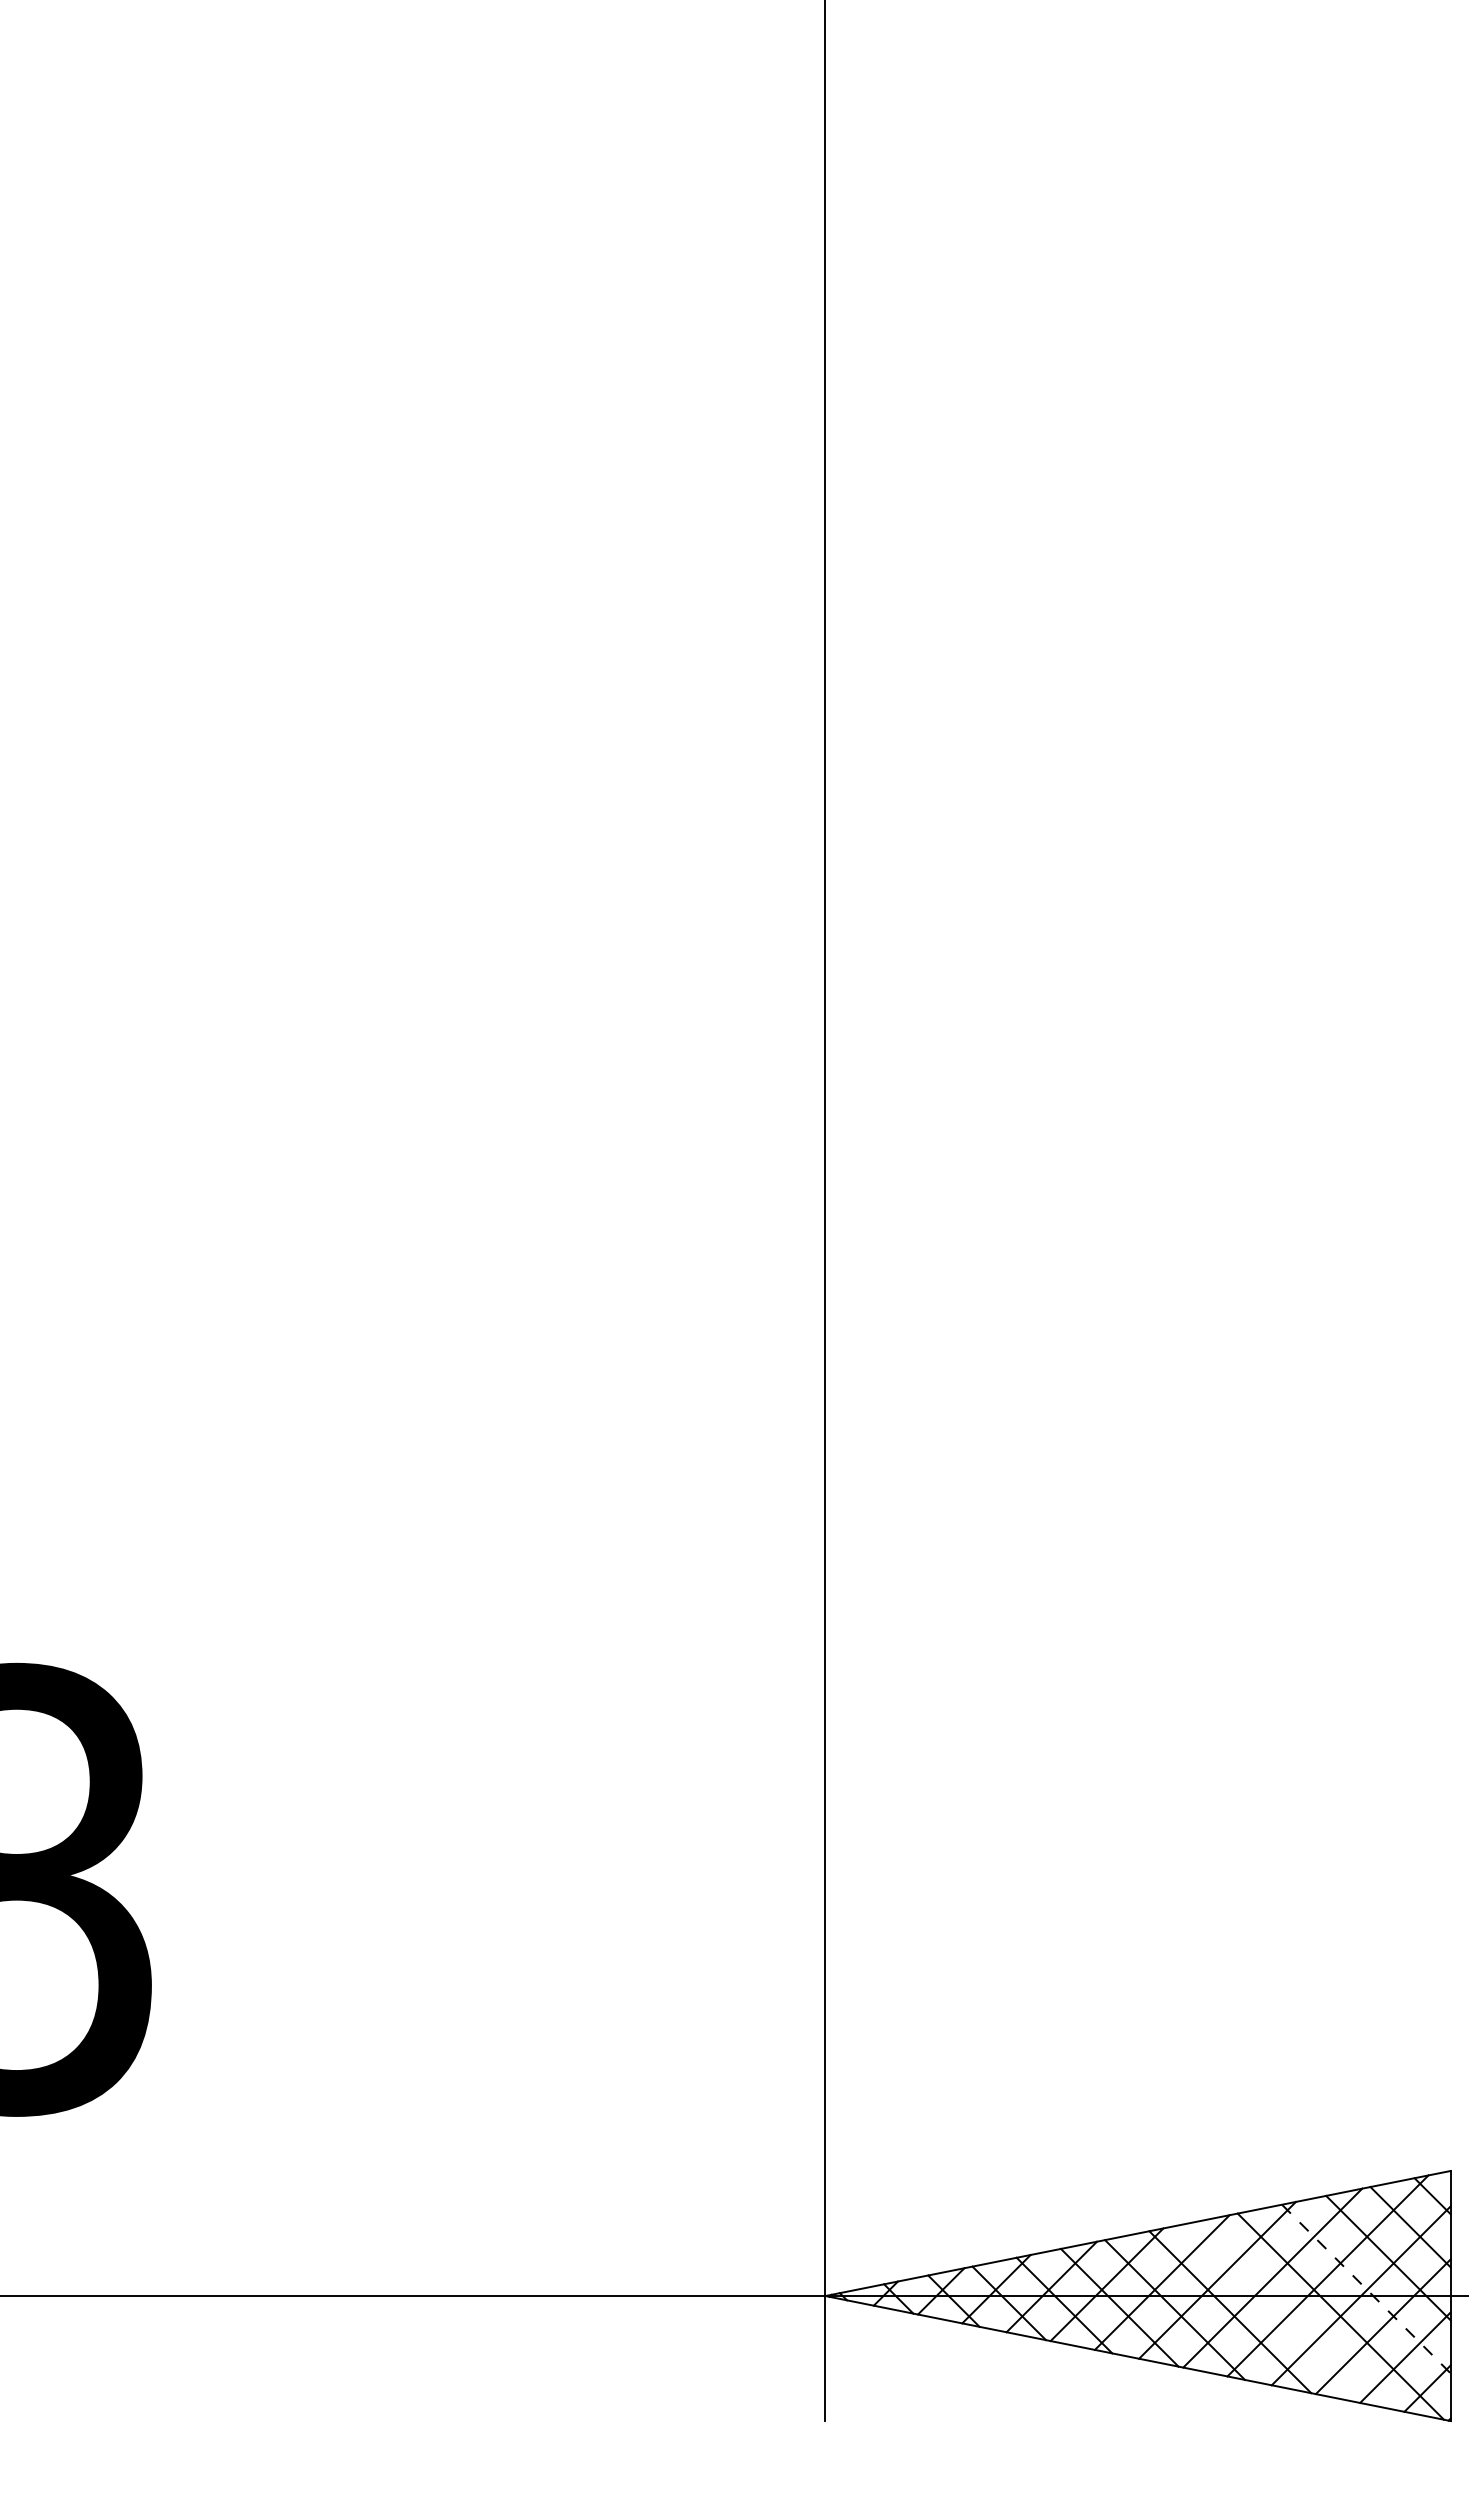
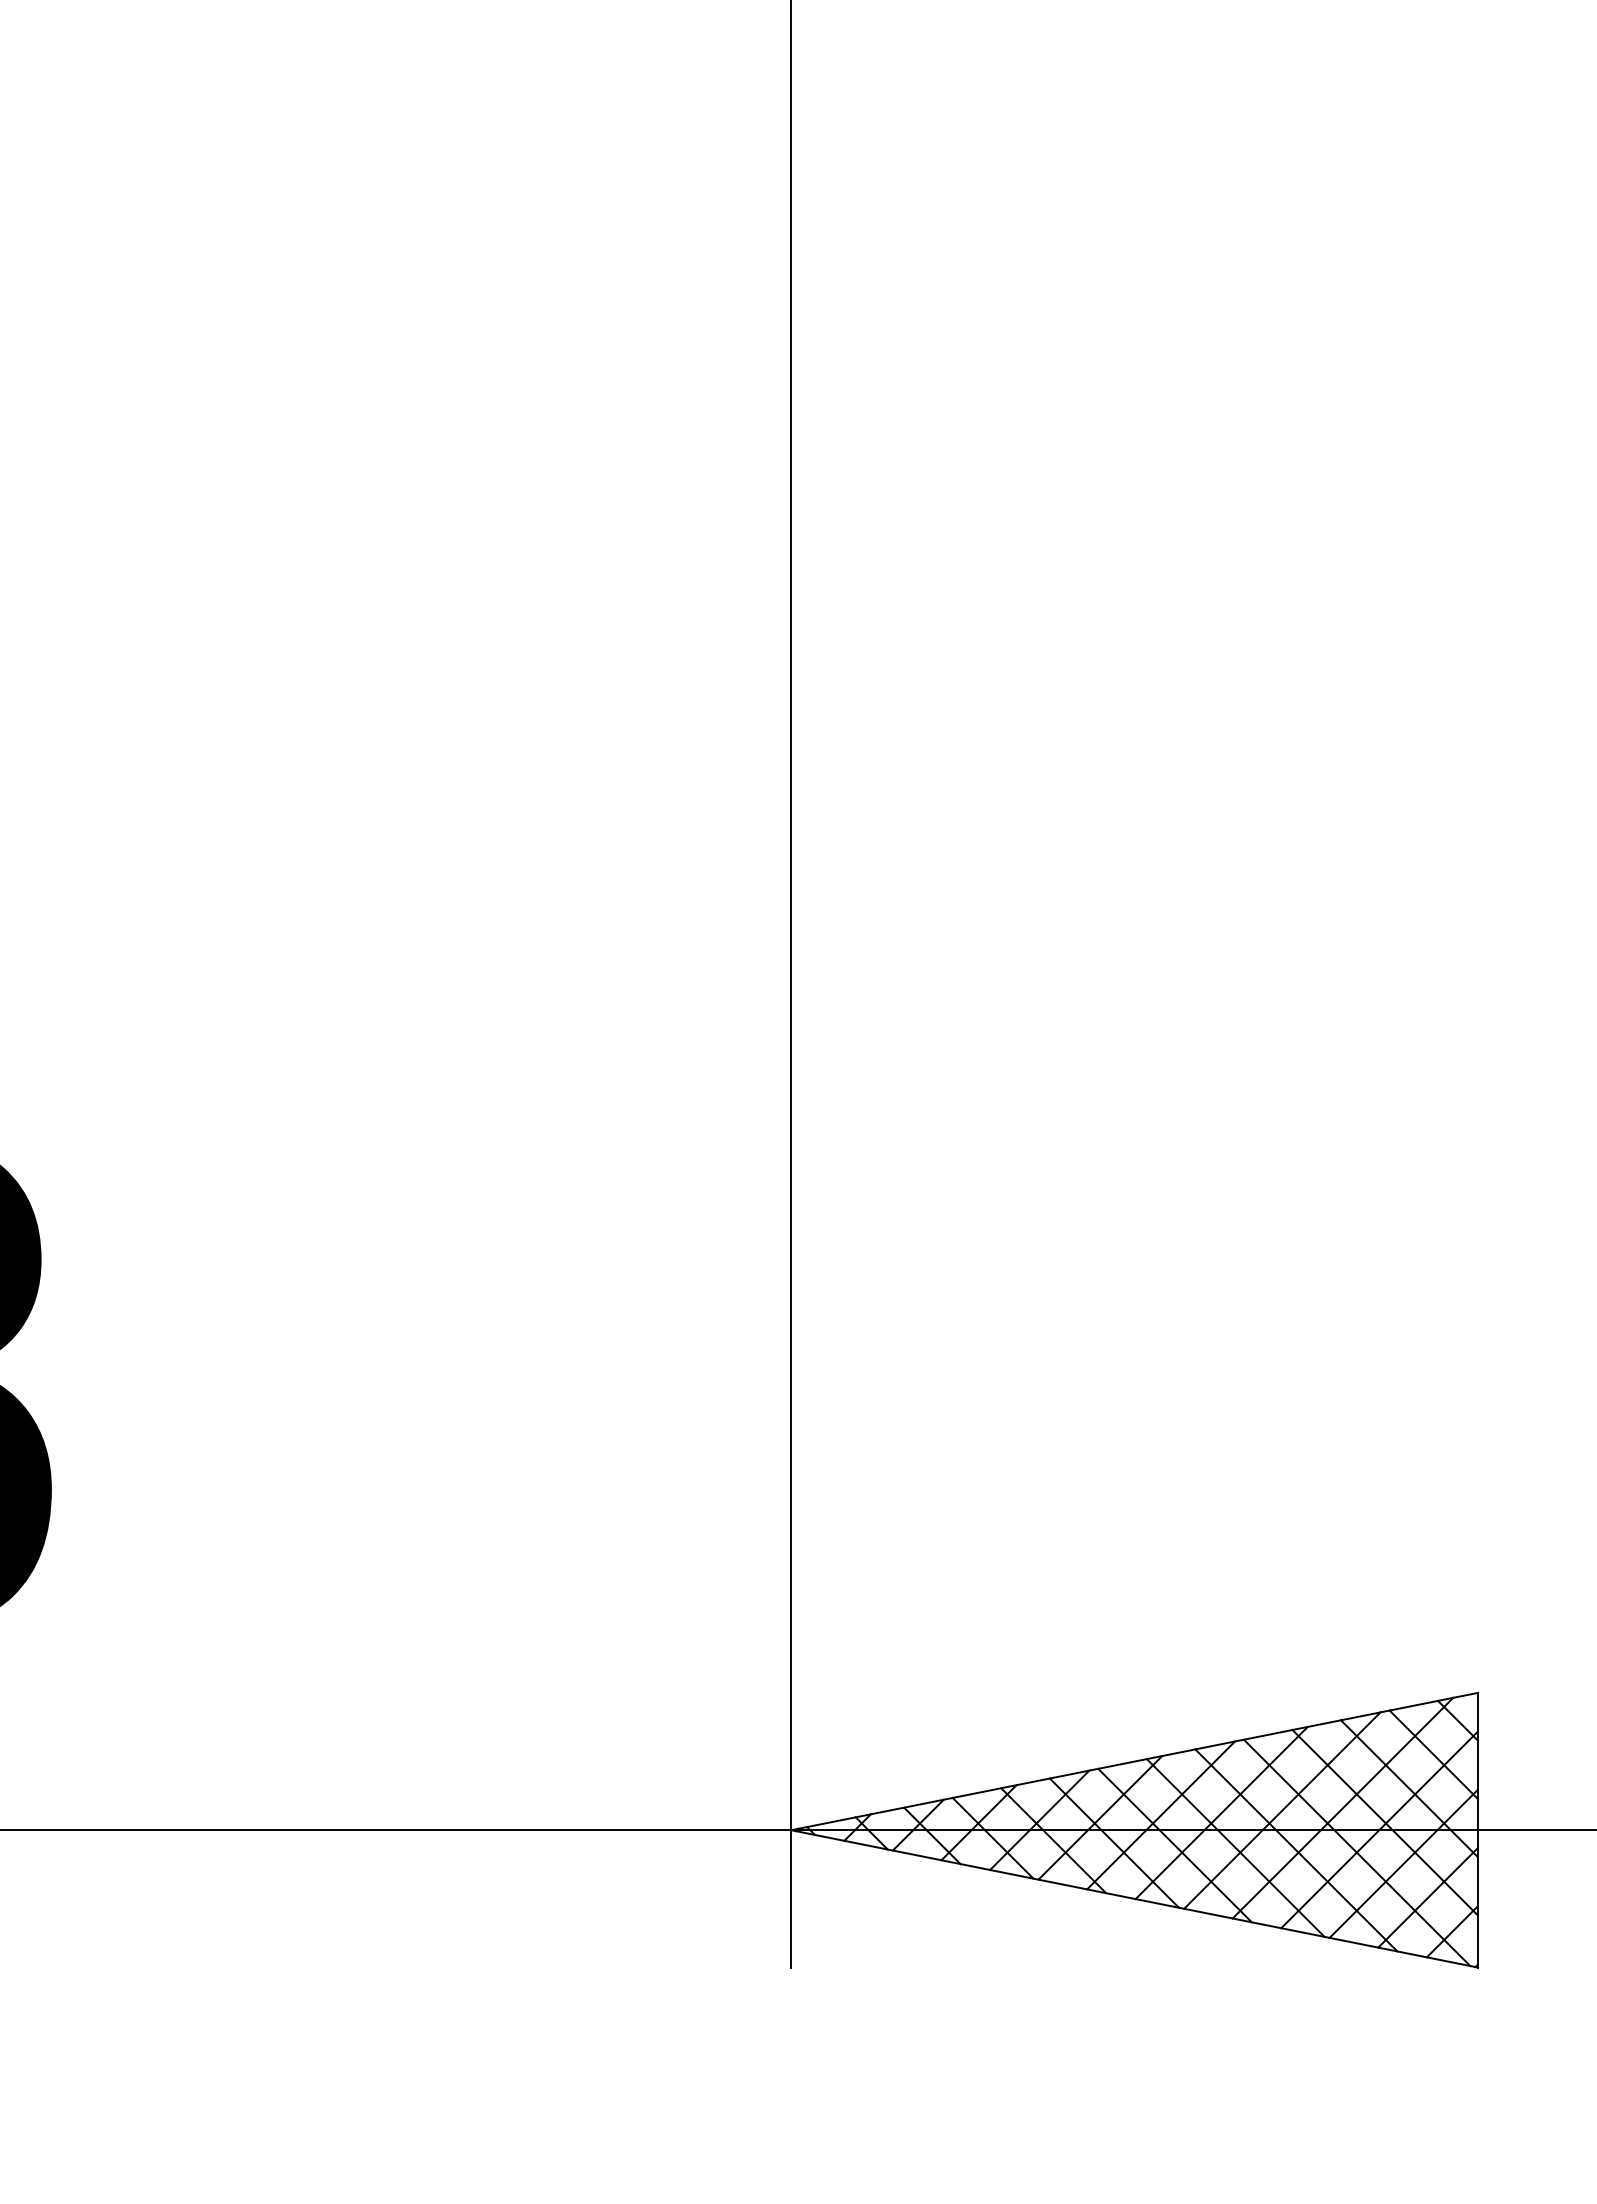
line: (1366, 2289) -> (1385, 1823), dashed -> solid
line: (1285, 2314) -> (1296, 1850), added

